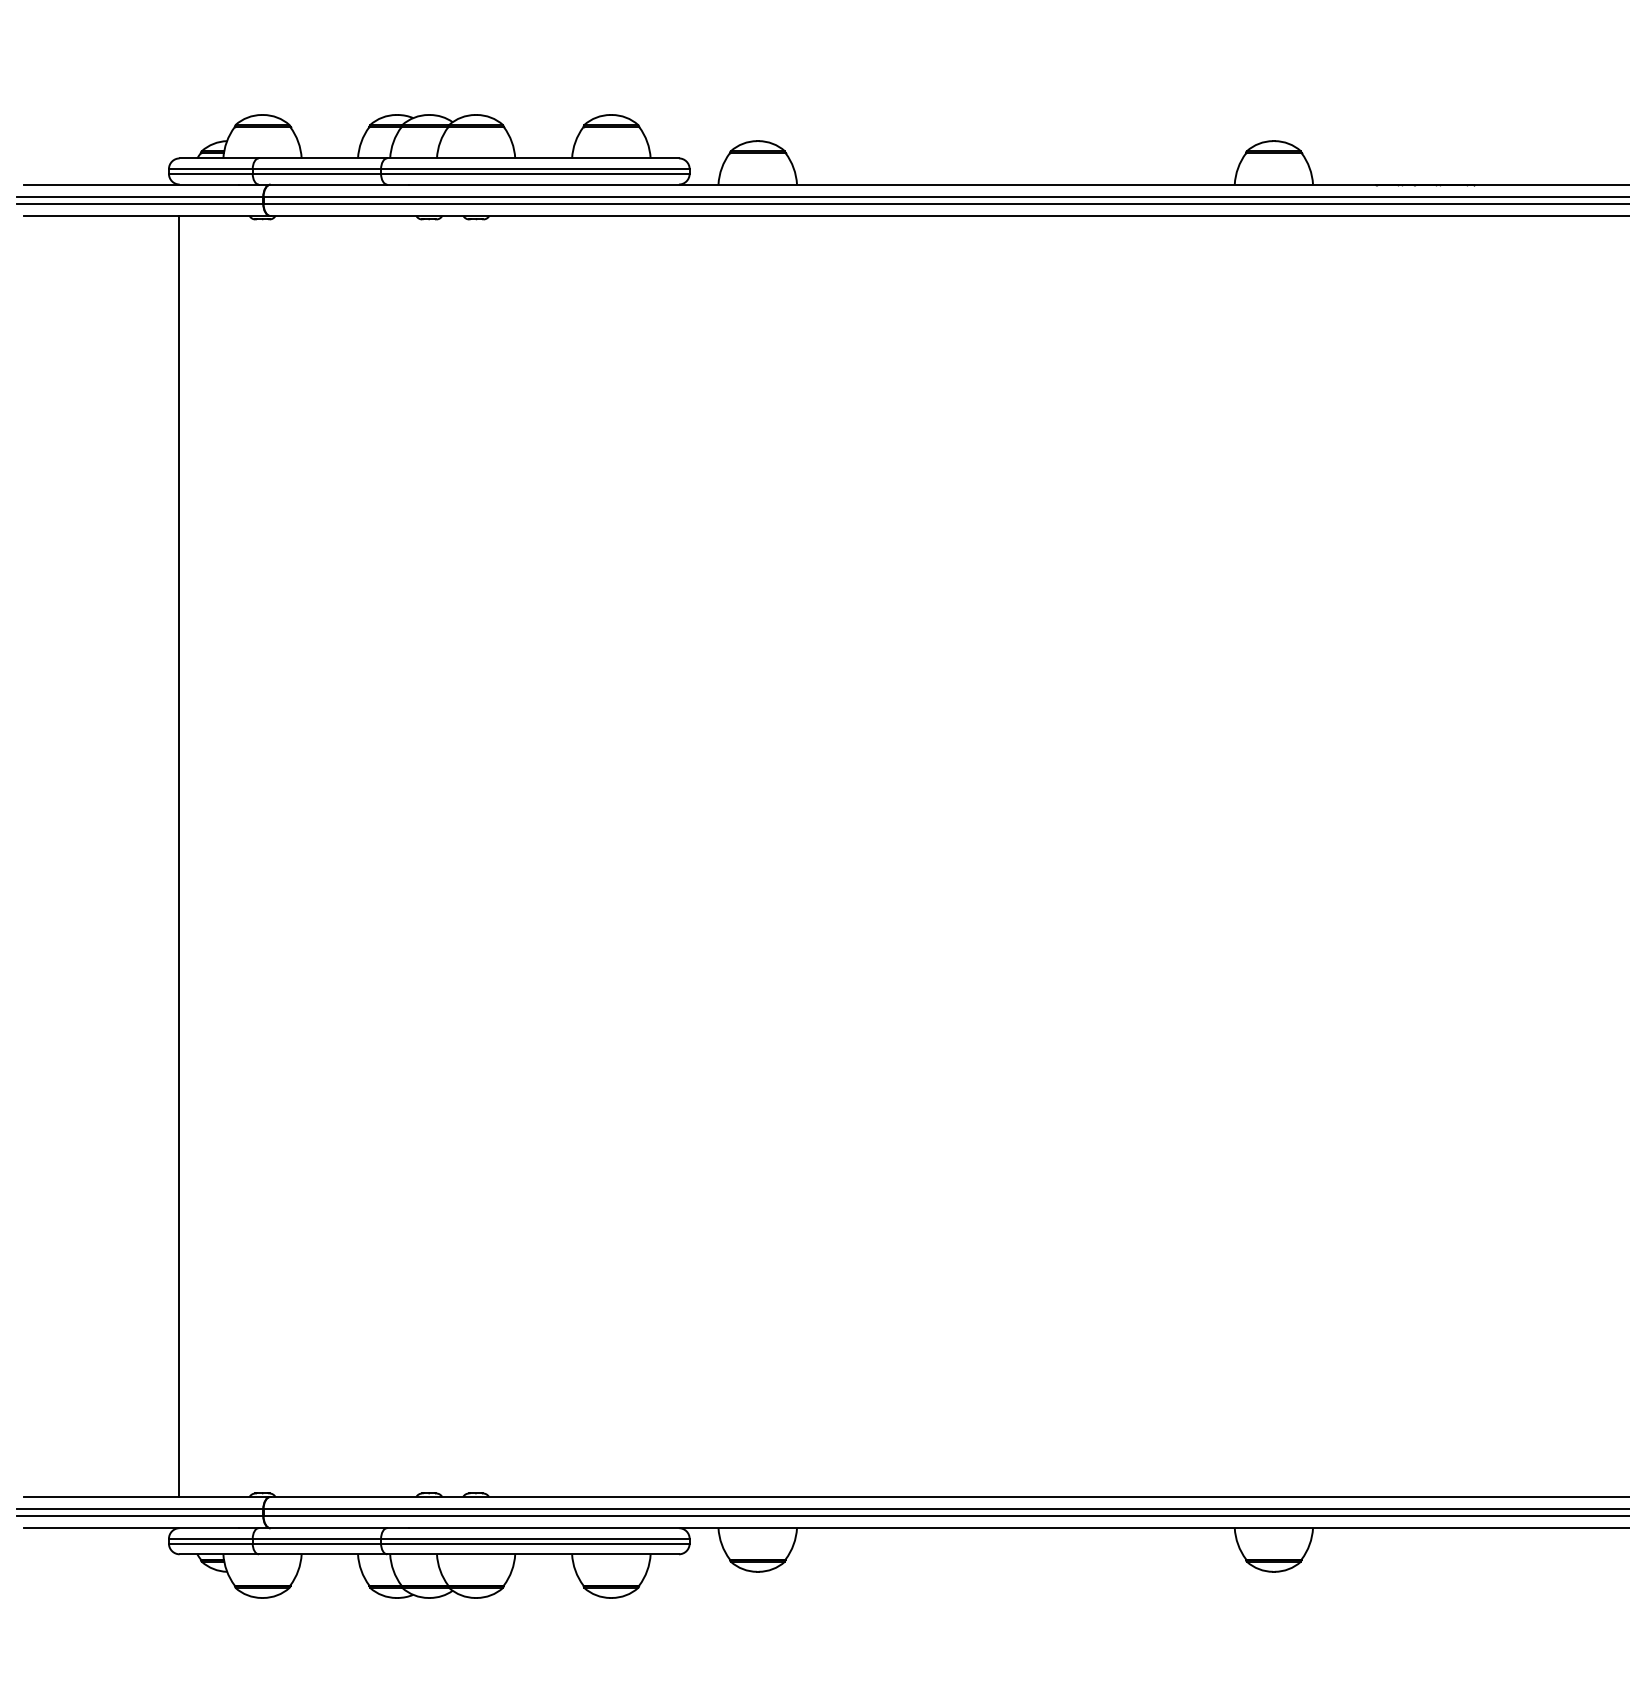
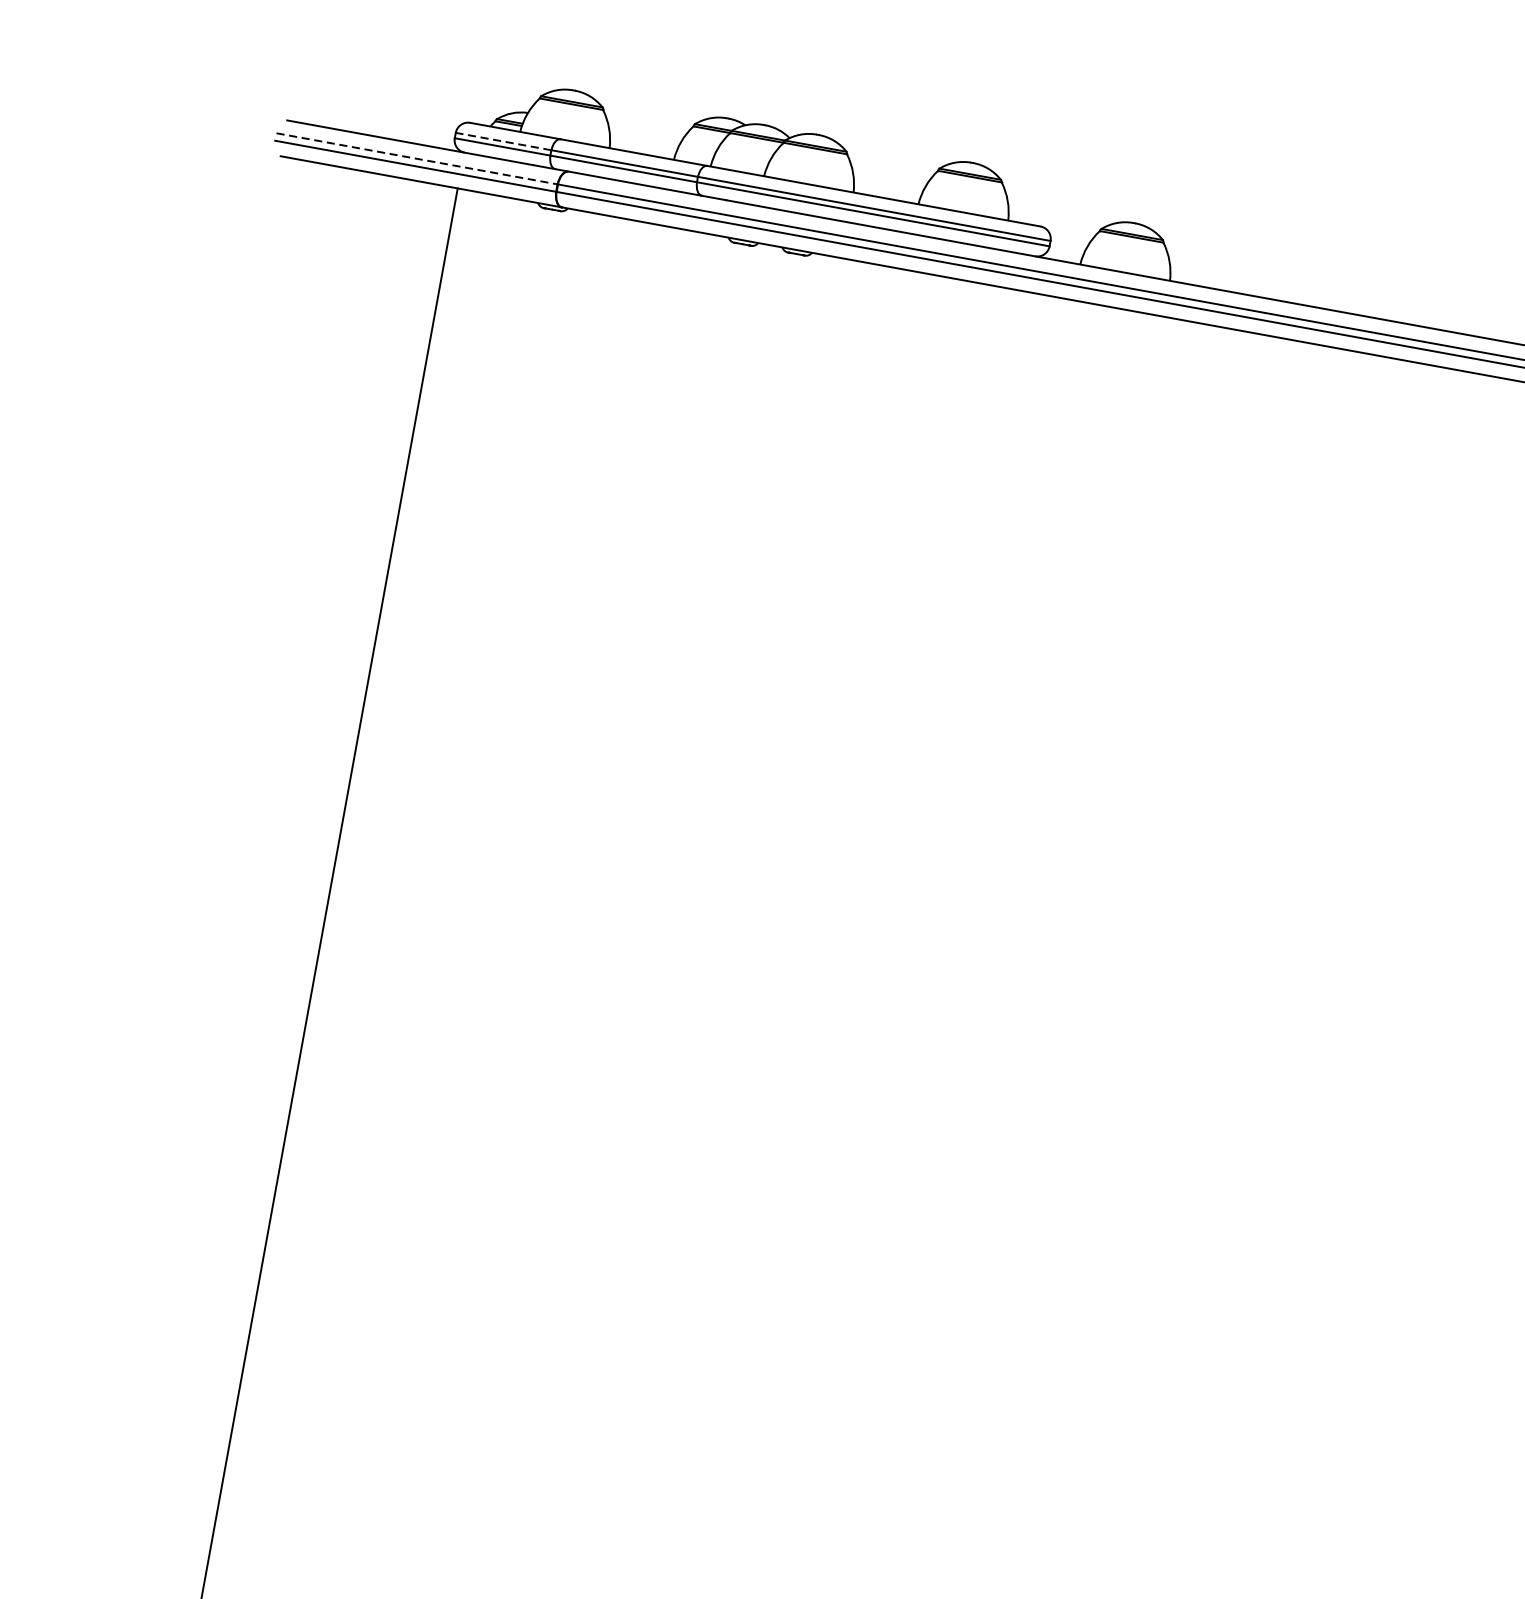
line: (210, 169) -> (503, 141), solid -> dashed
line: (140, 197) -> (417, 159), solid -> dashed

